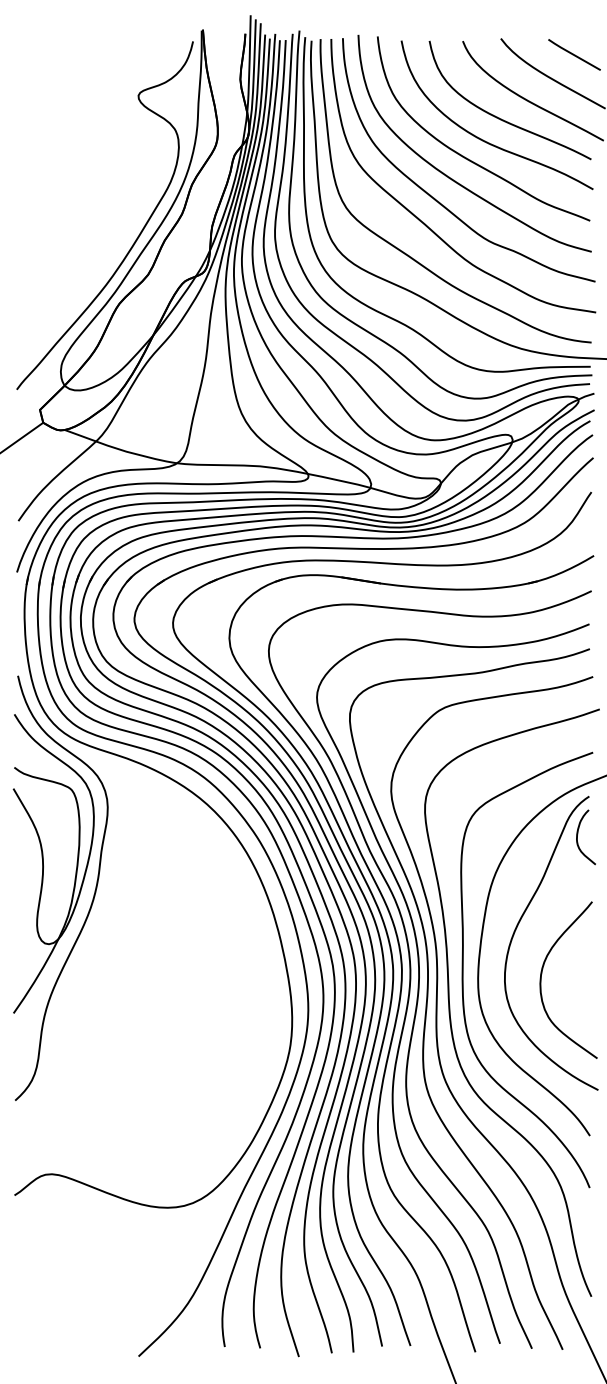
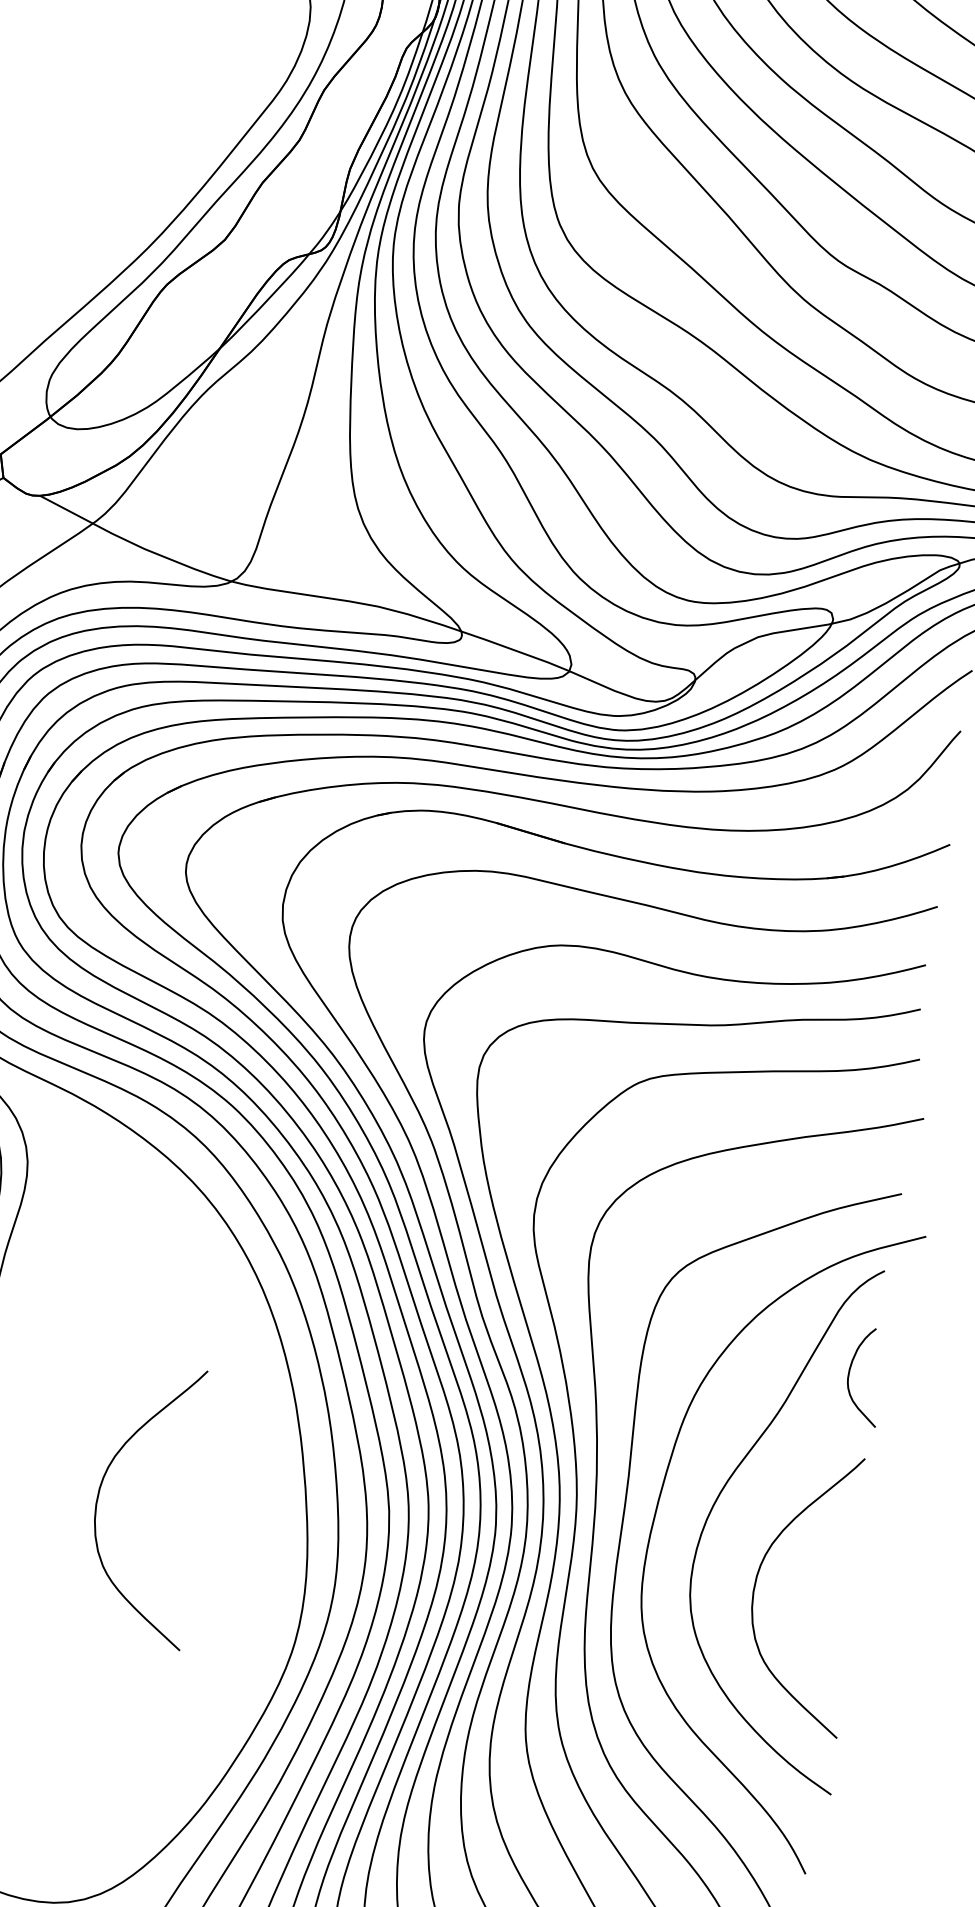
curve: (578, 834) -> (852, 1369), moved
curve: (172, 974) -> (102, 1488), added

